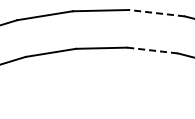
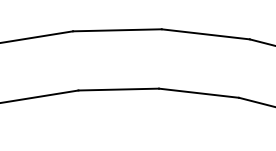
line: (156, 13) -> (205, 34), dashed -> solid
line: (152, 50) -> (198, 93), dashed -> solid

